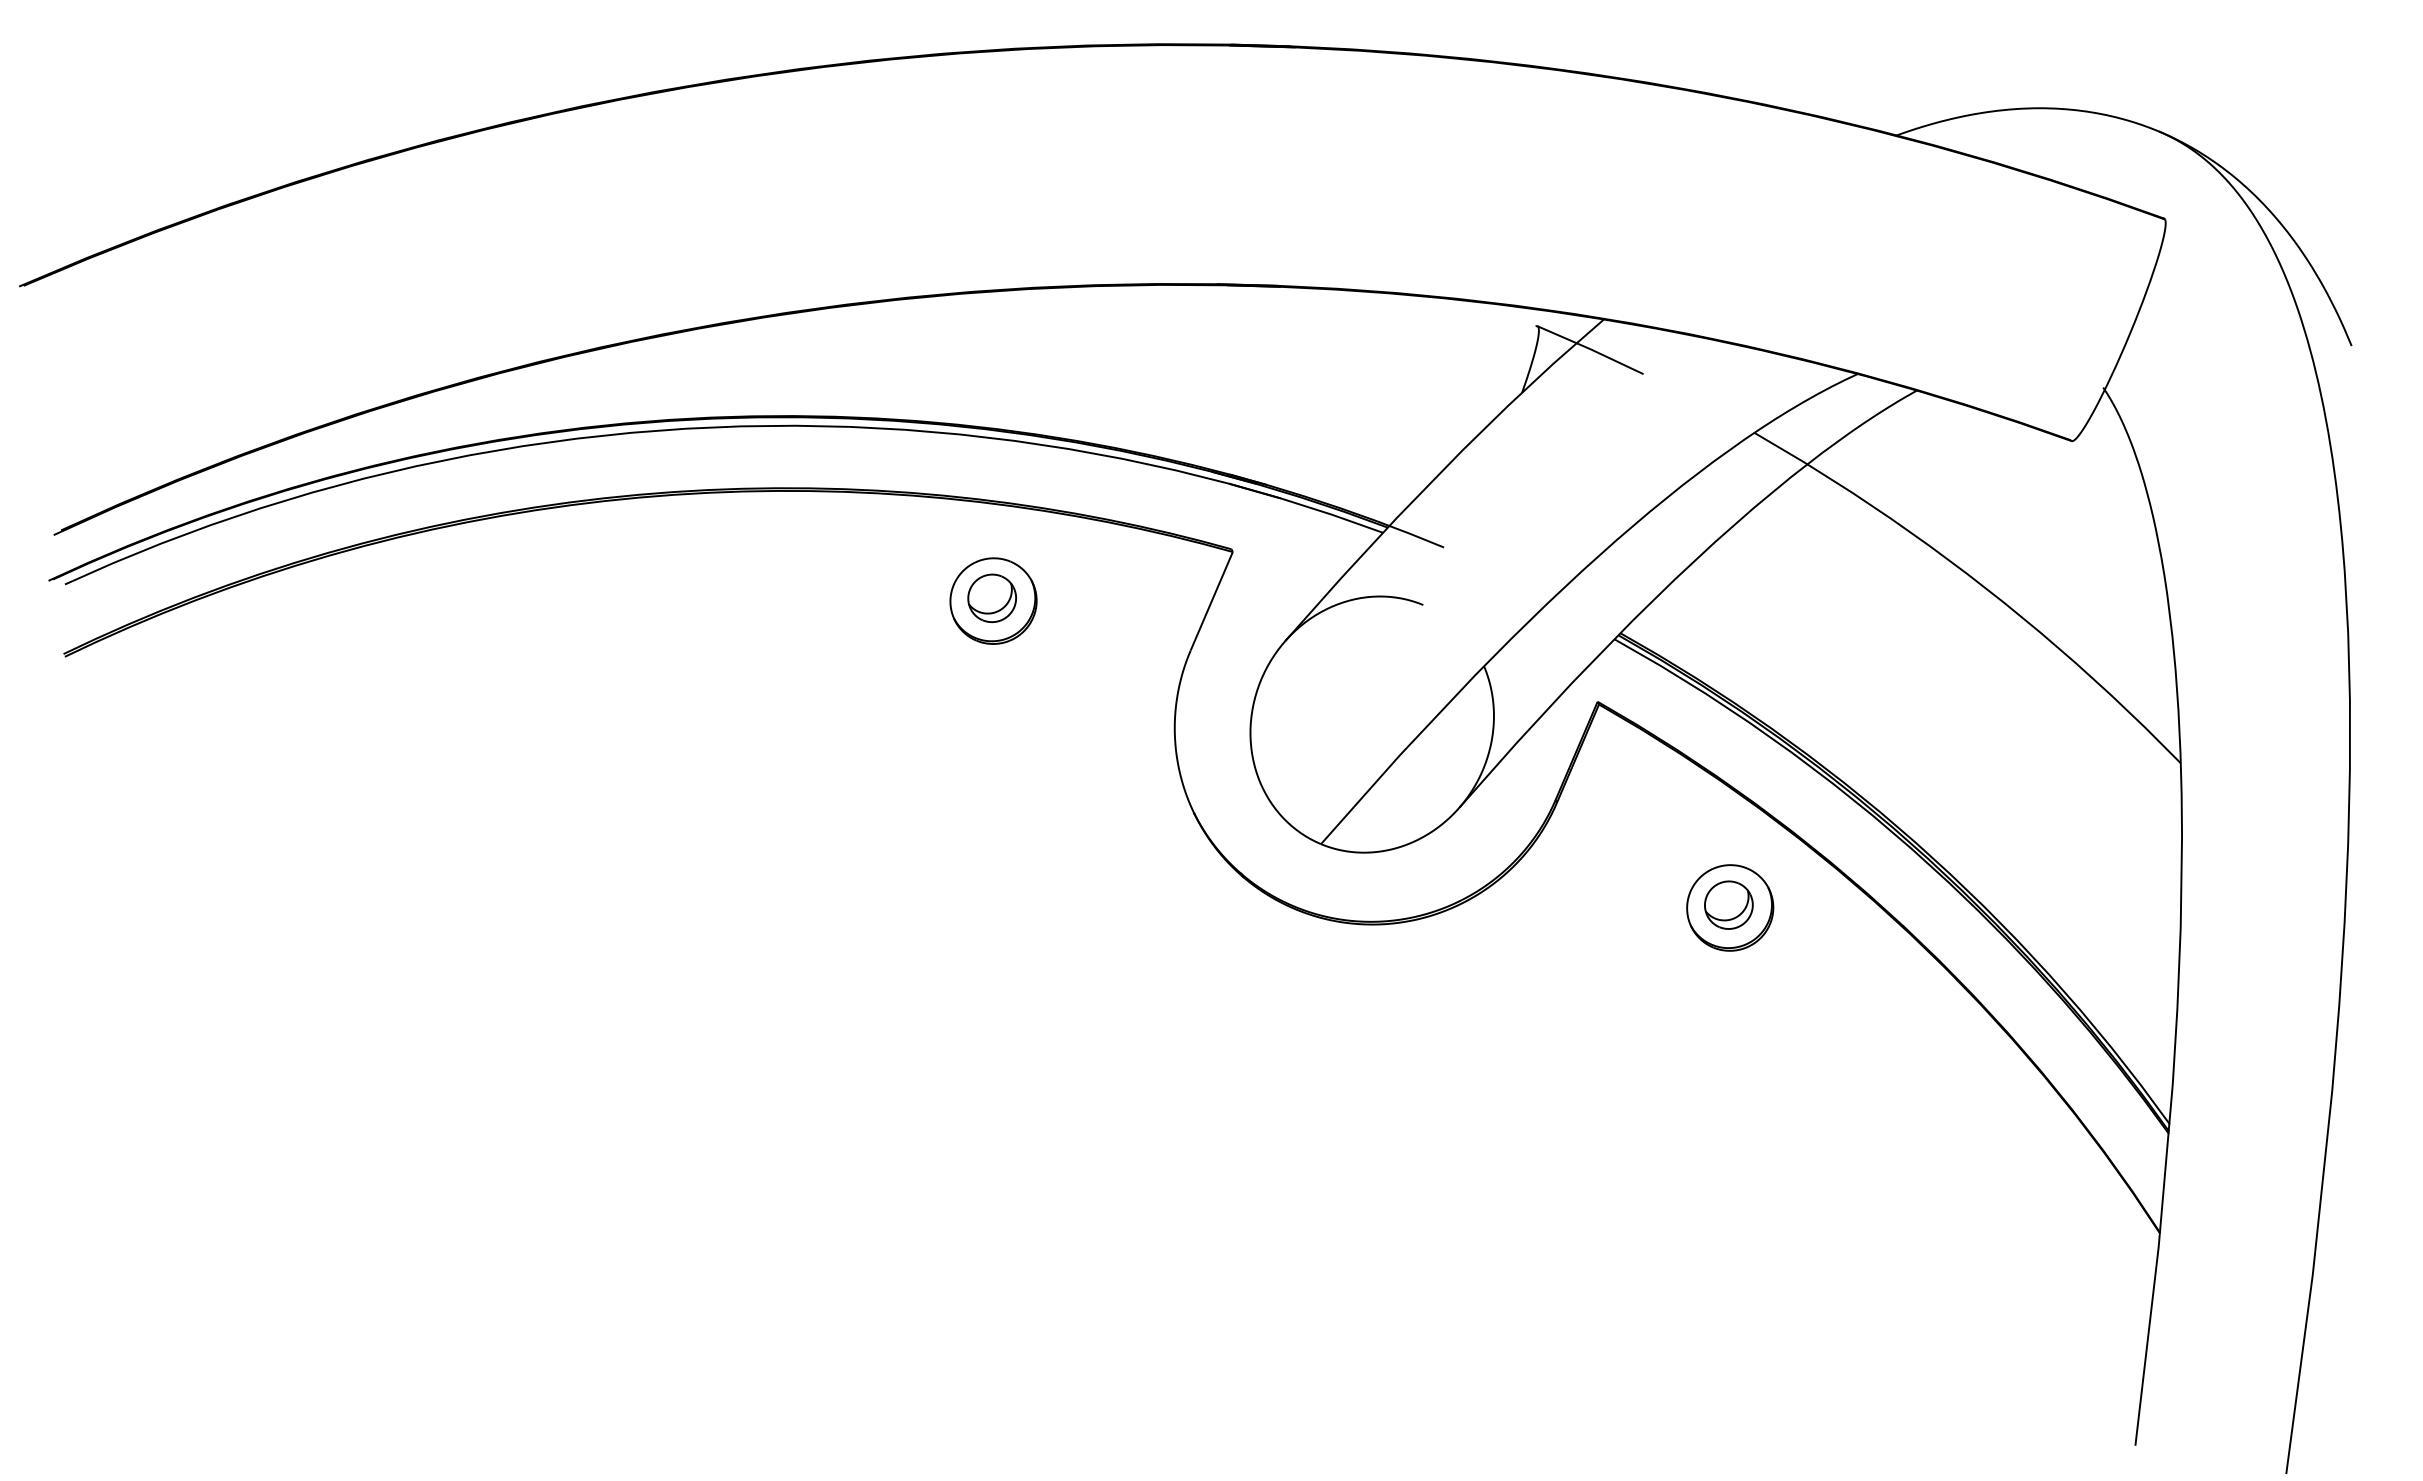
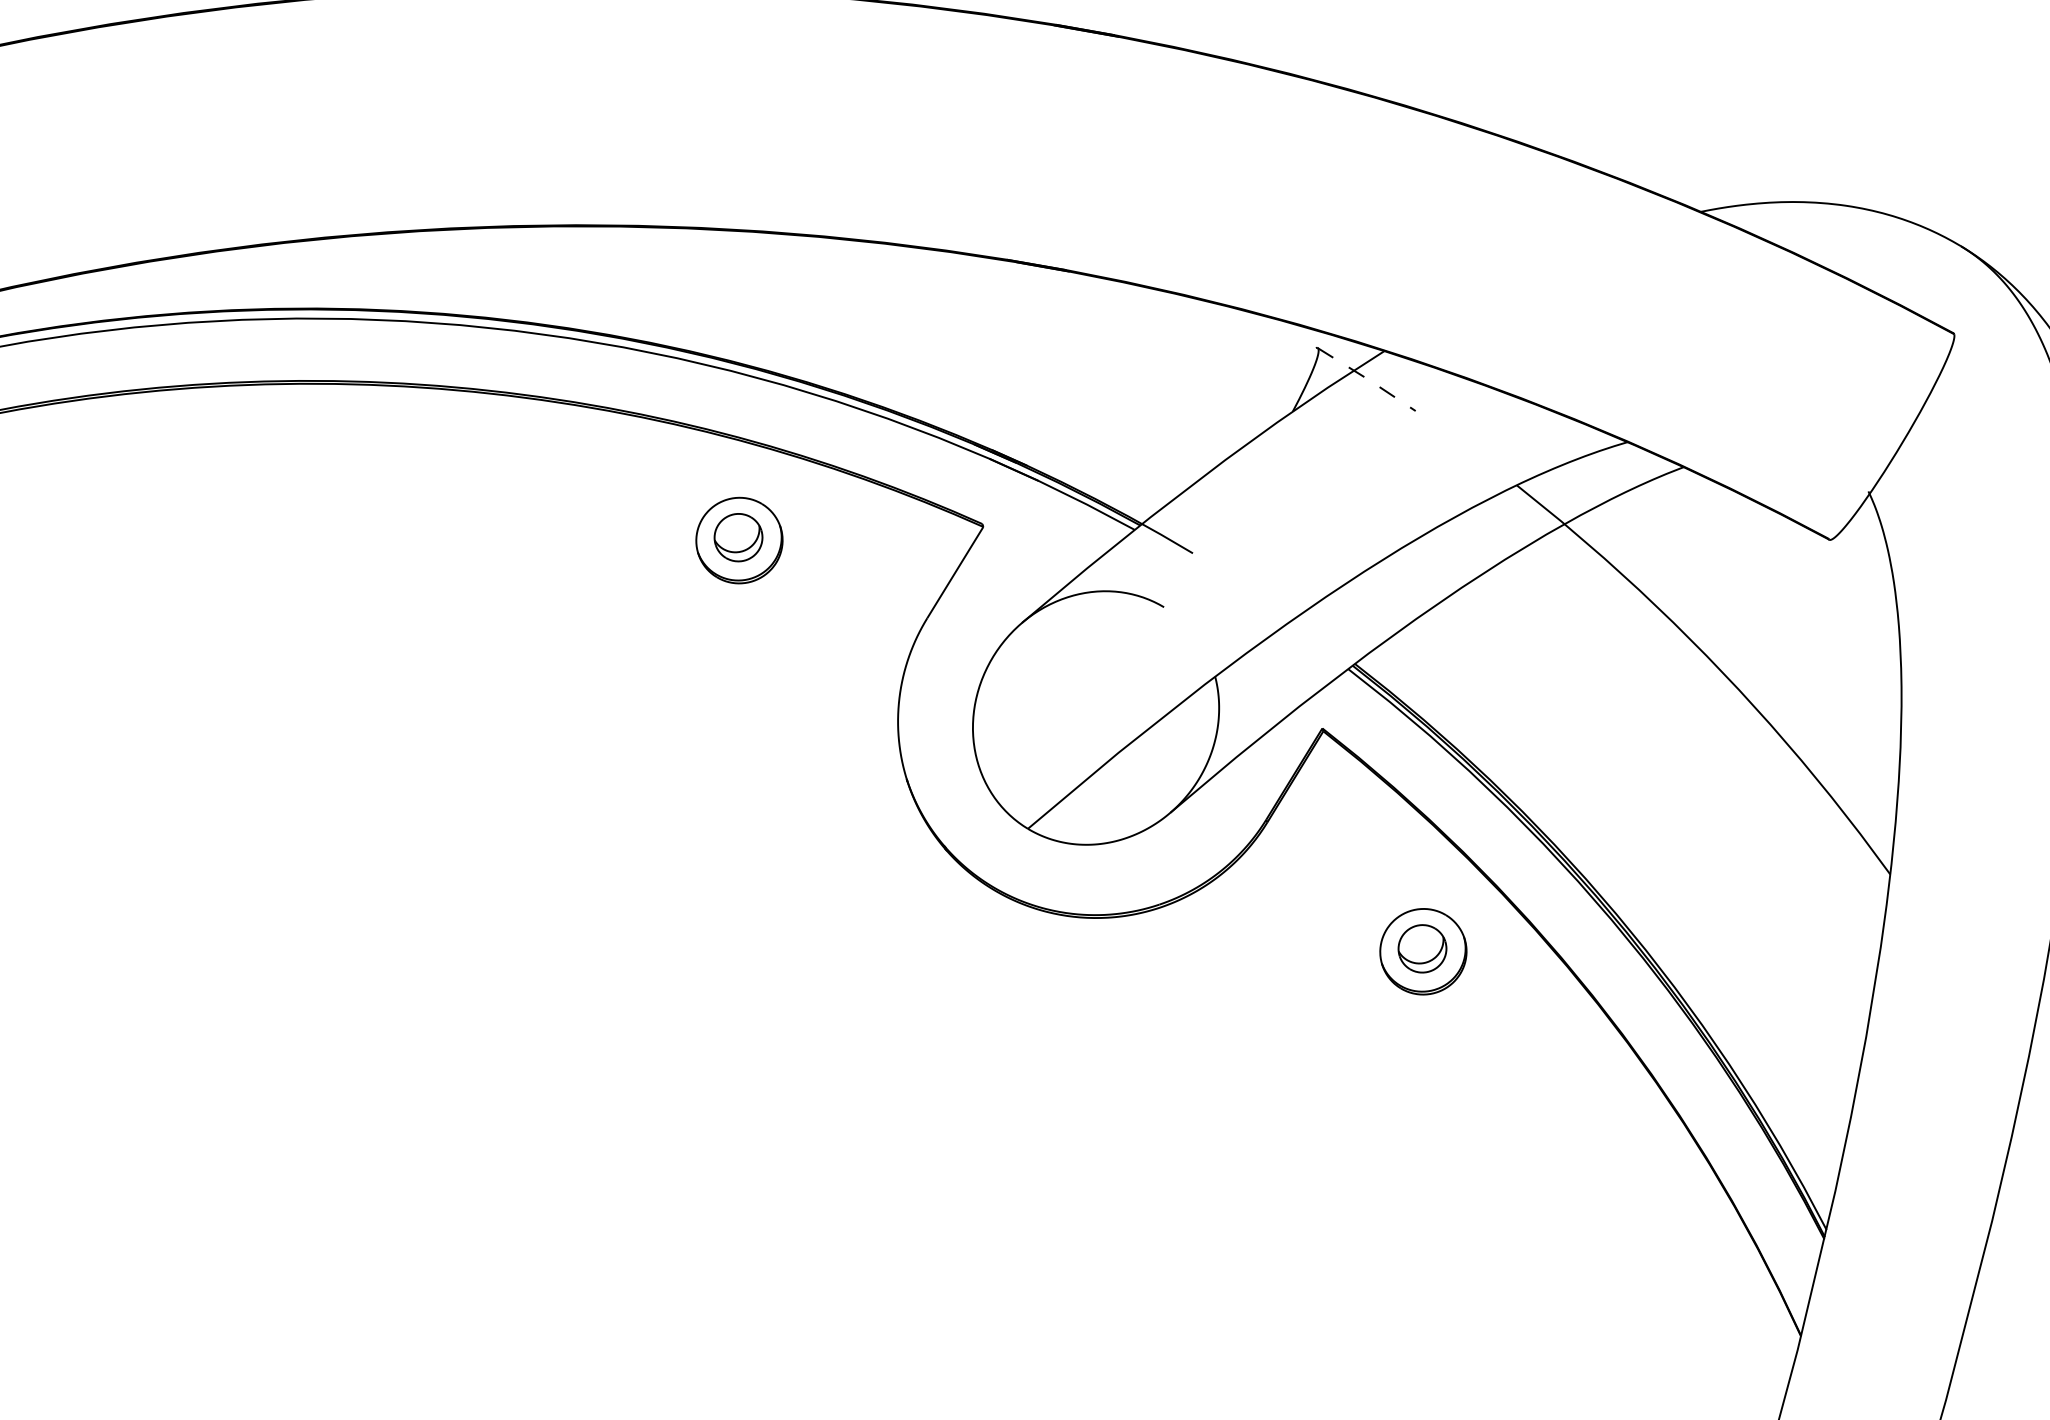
line: (1590, 349) -> (1366, 378), solid -> dashed

